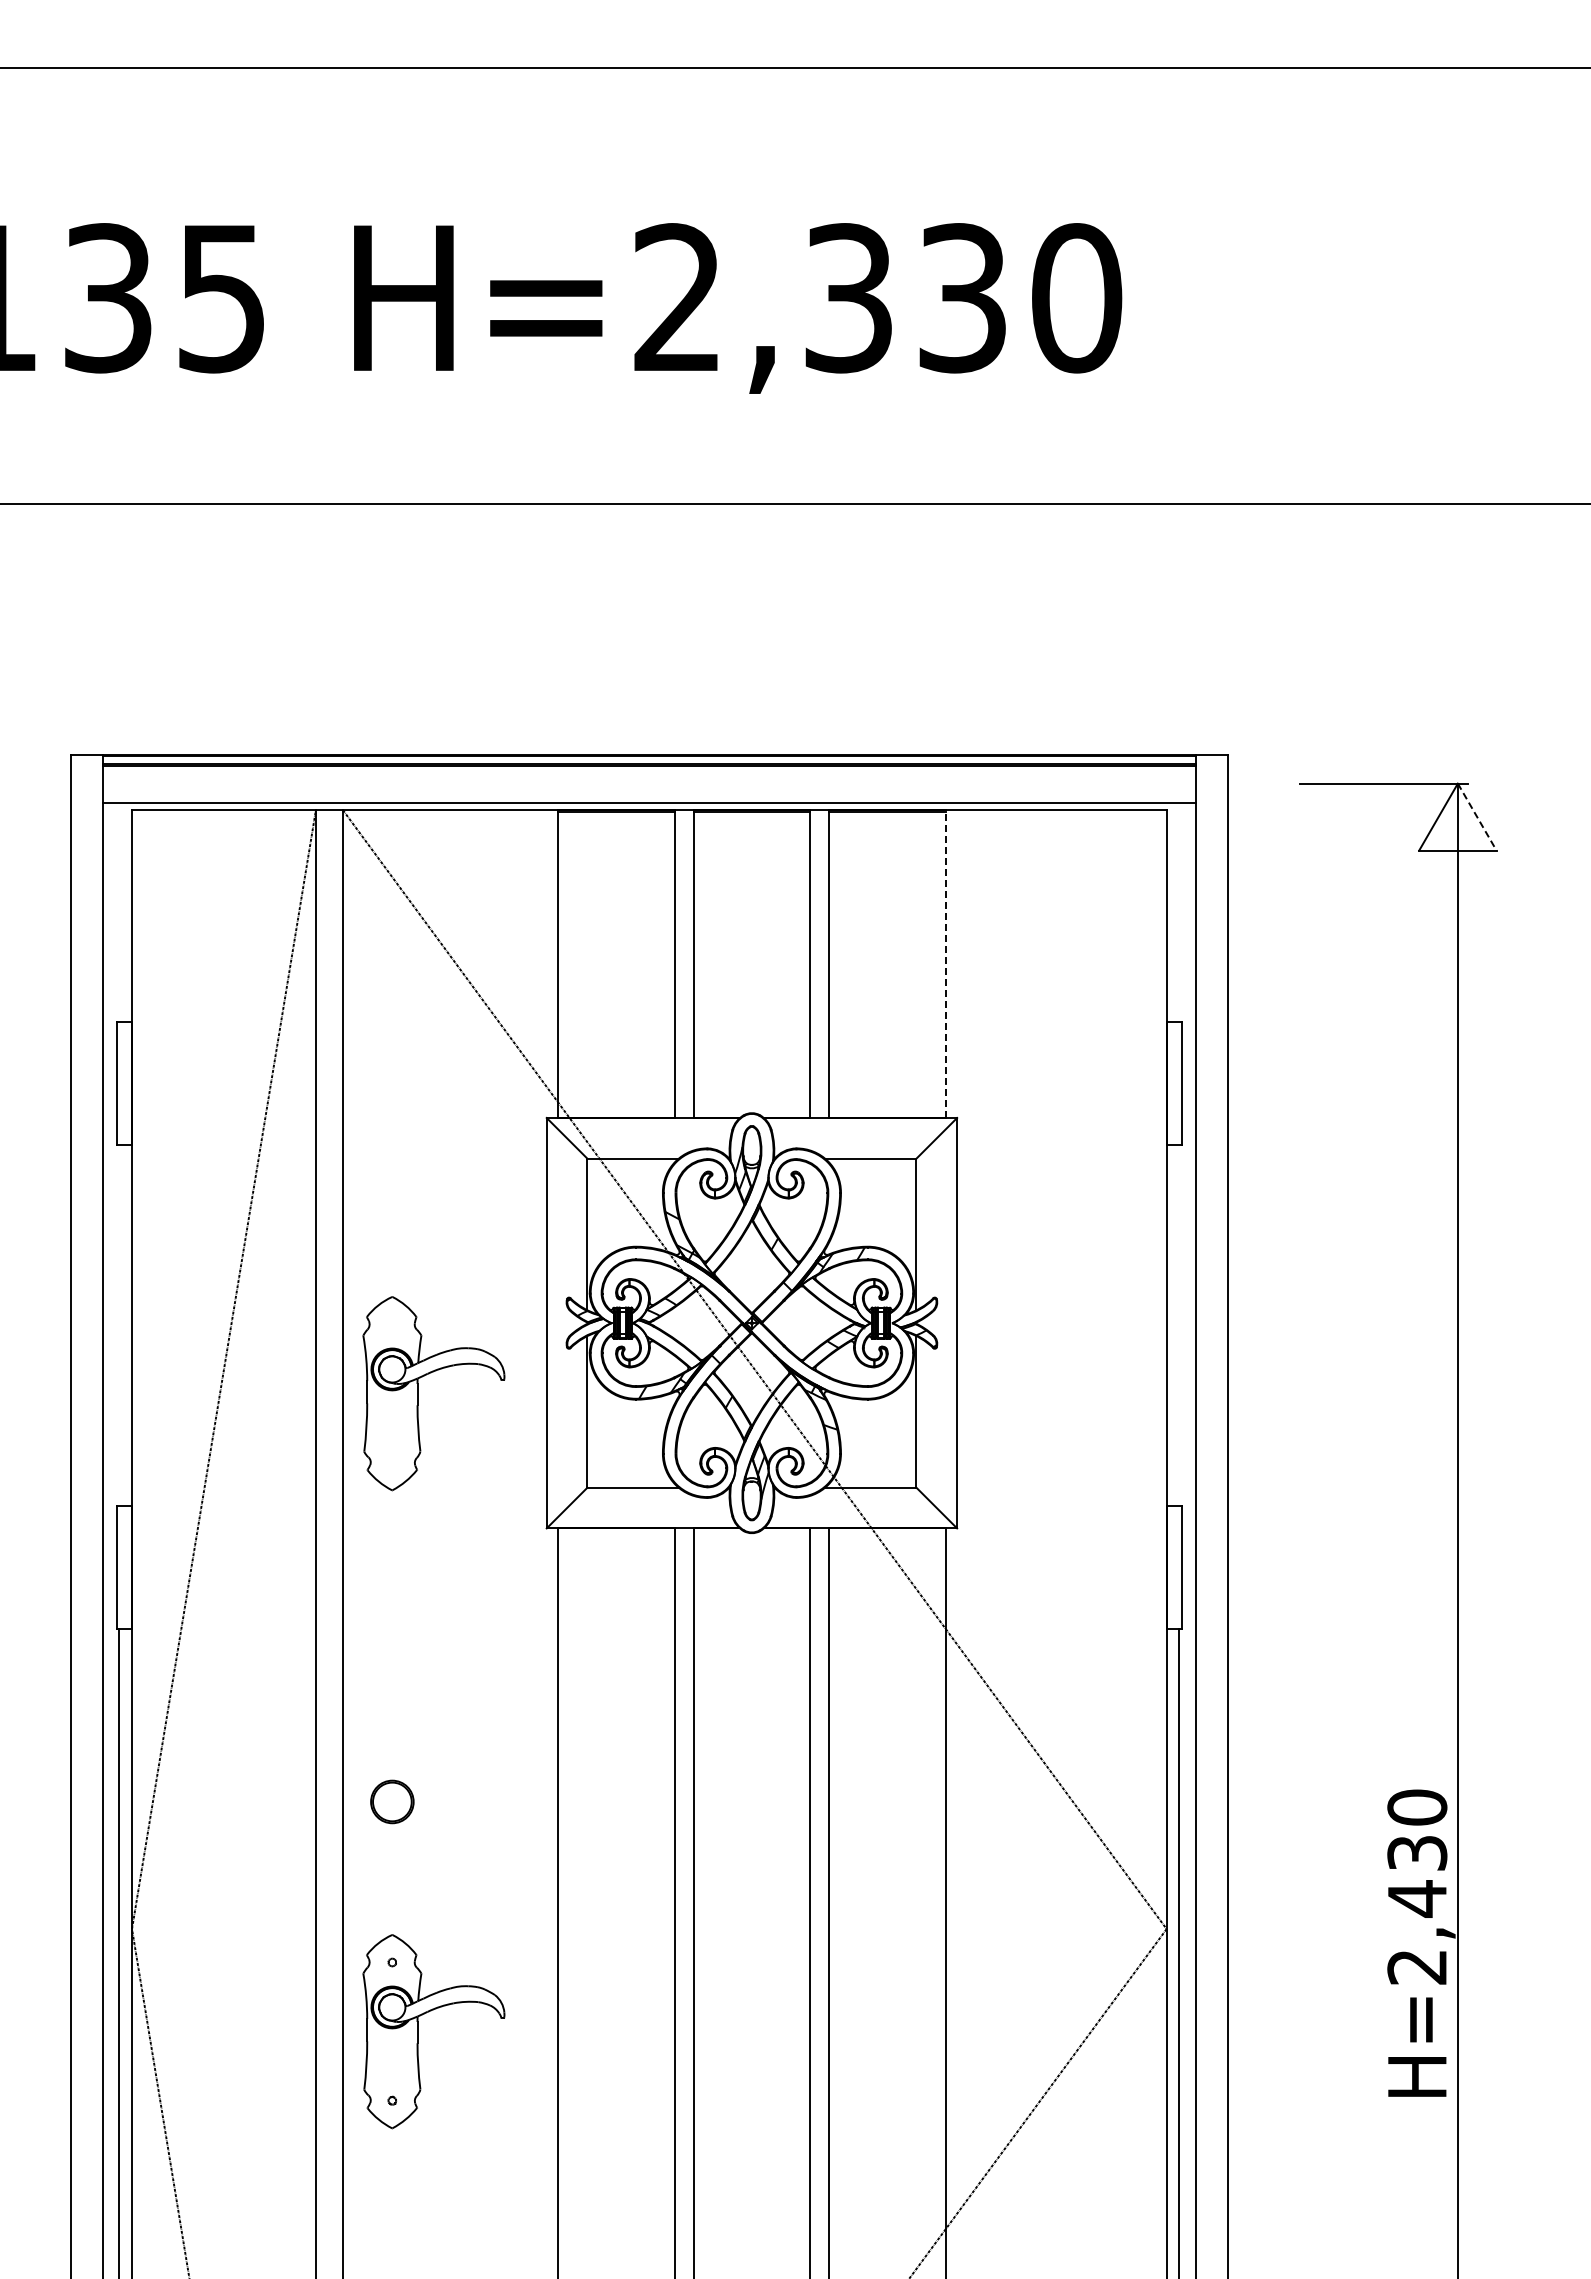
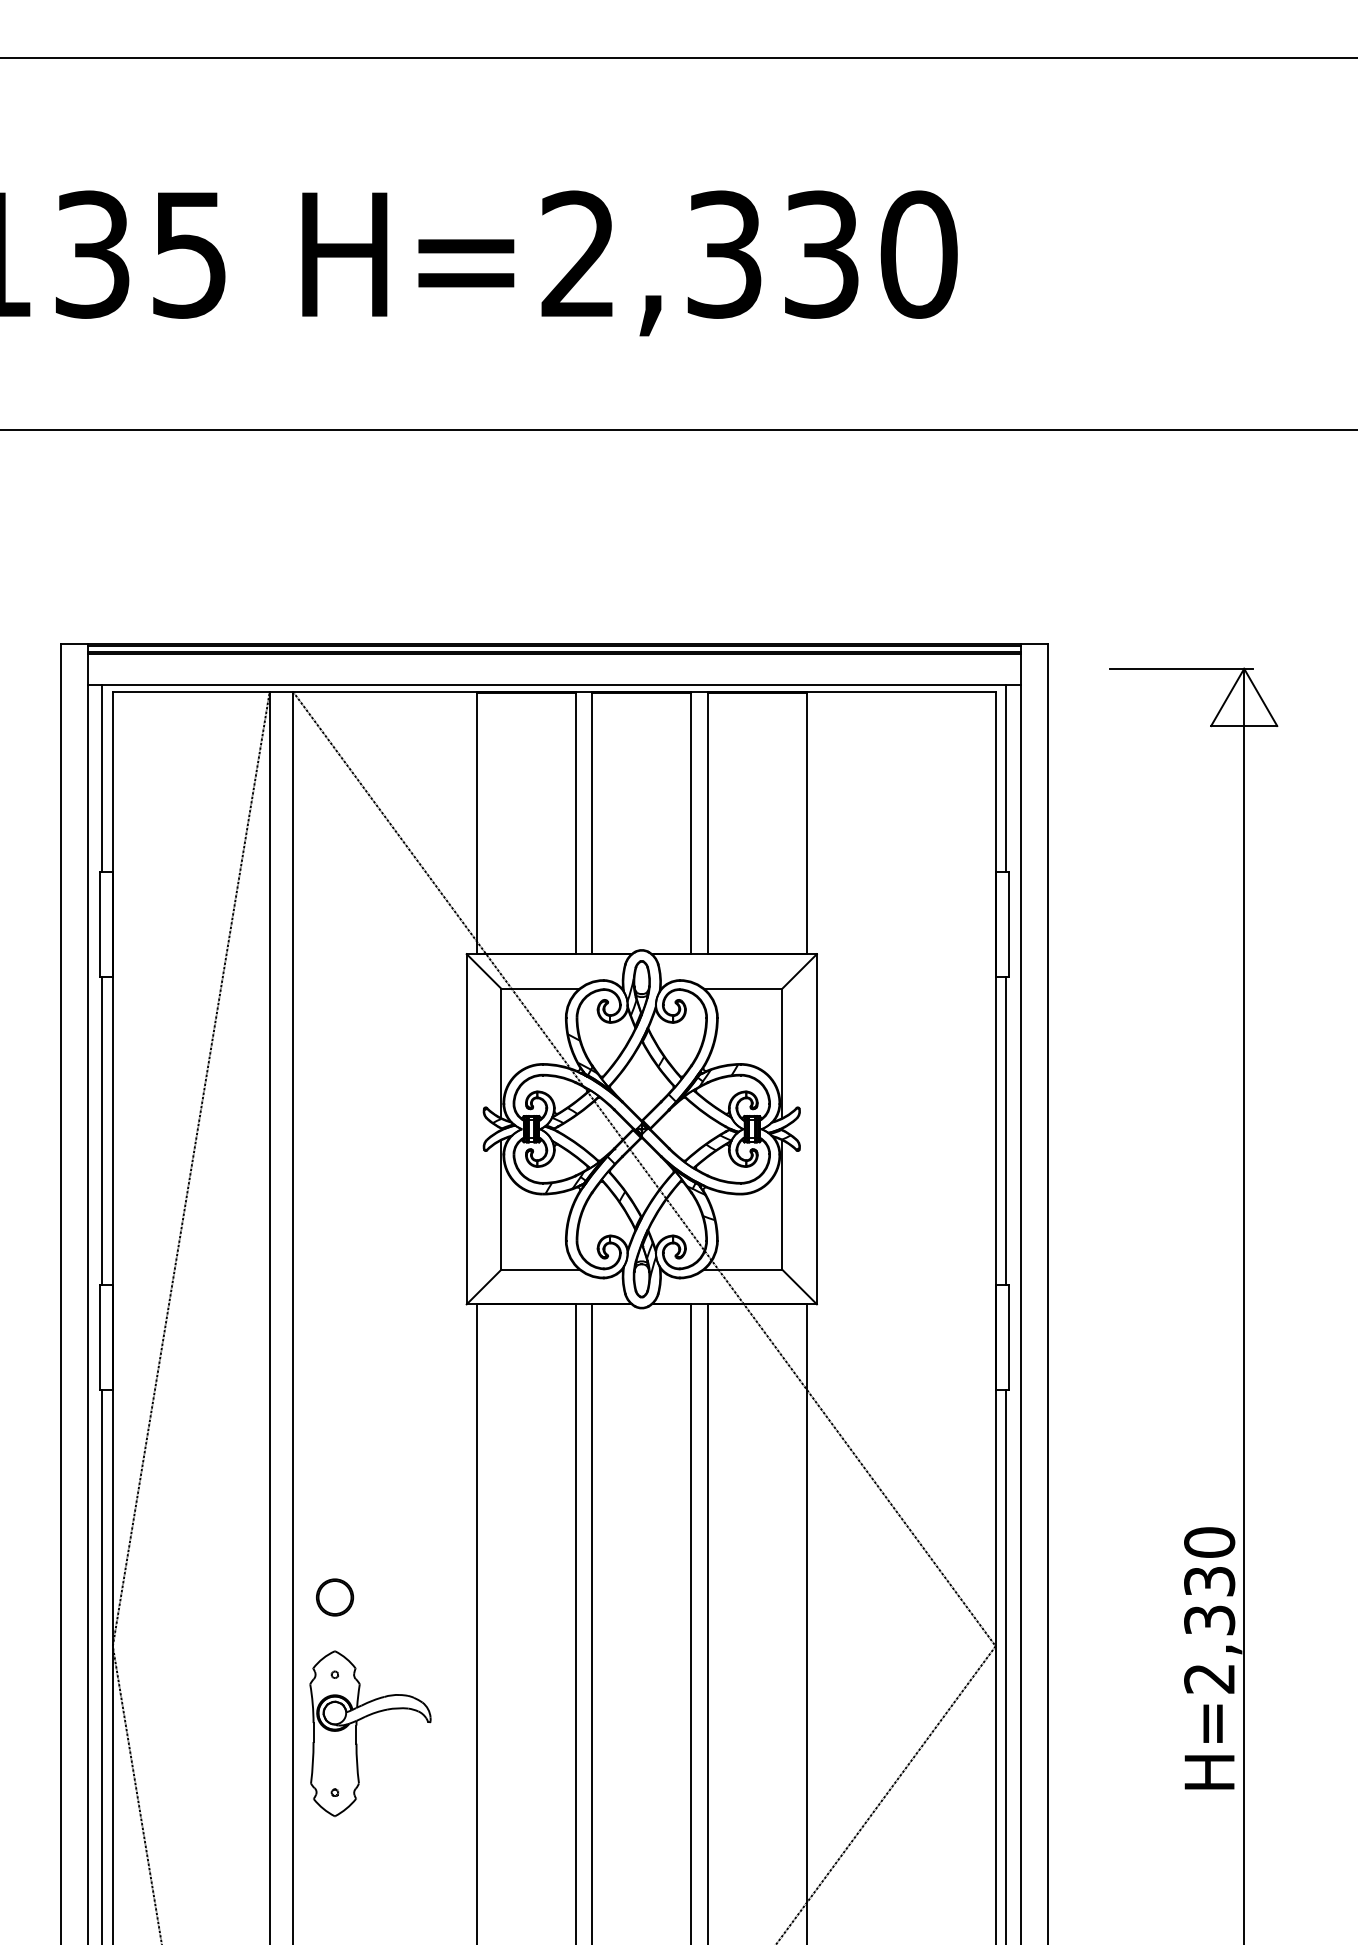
line: (1477, 817) -> (1260, 697), dashed -> solid
line: (119, 912) -> (102, 778), added
line: (1179, 912) -> (1006, 778), added
line: (945, 964) -> (806, 823), dashed -> solid
line: (119, 1325) -> (102, 1131), added
line: (1179, 1325) -> (1006, 1131), added
part: (418, 1393) -> (357, 1189), removed
part: (392, 1801) -> (335, 1597), moved
text: (1417, 1898) -> (1209, 1620), H=2,430 -> H=2,330

